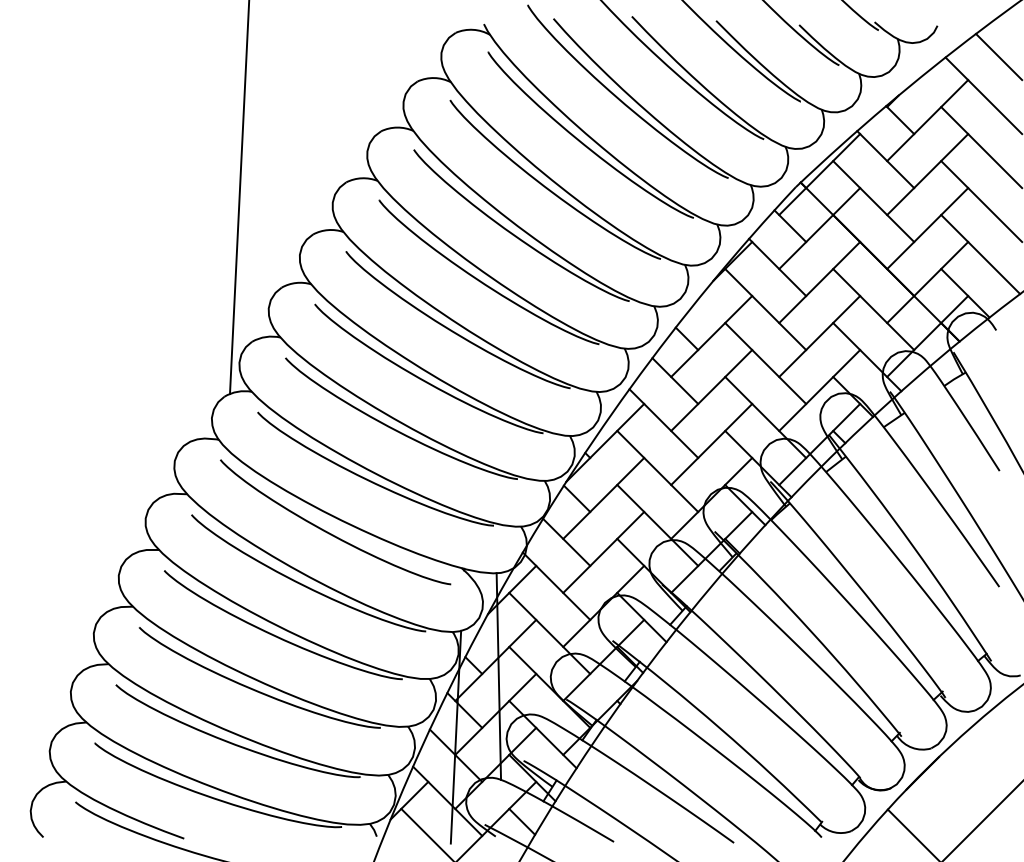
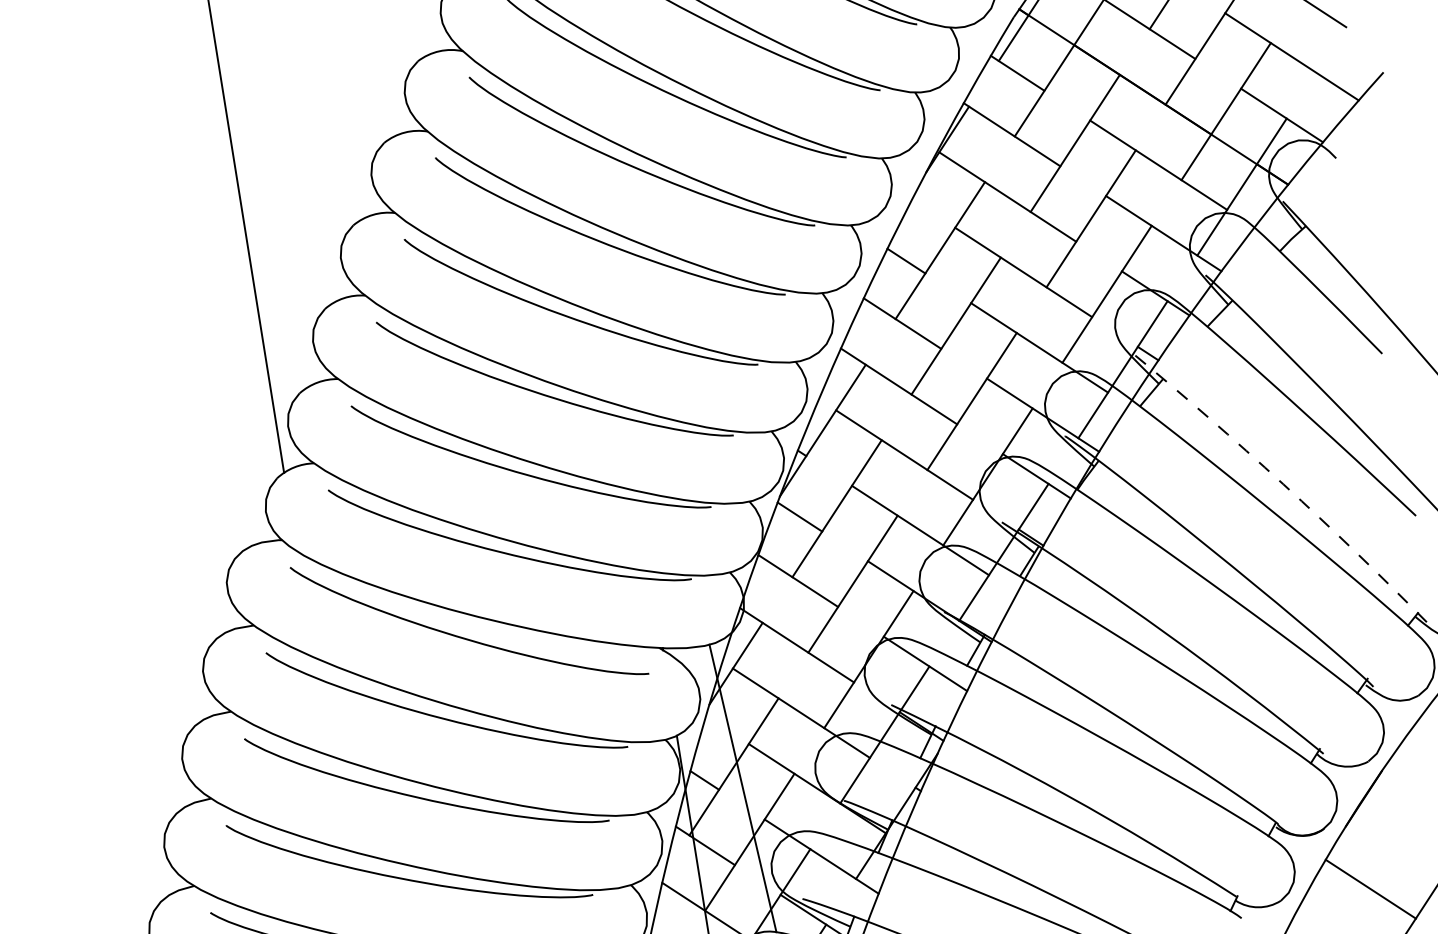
arc: (913, 546) -> (1284, 484), solid -> dashed

